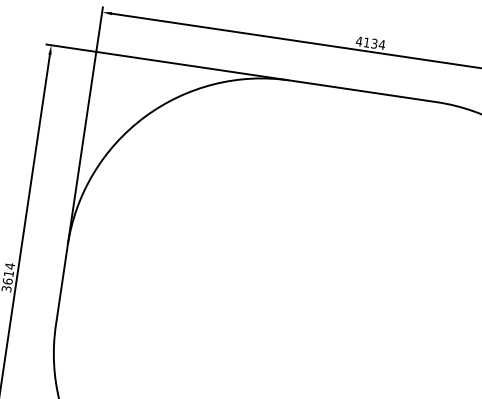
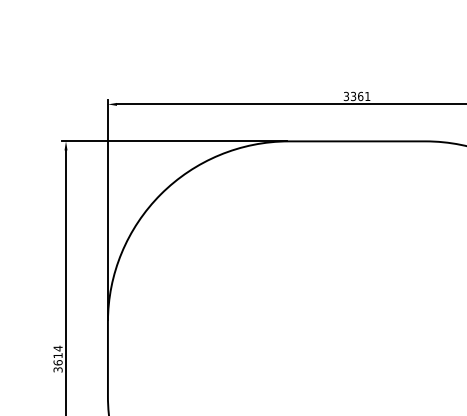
text: (370, 43) -> (356, 96), 4134 -> 3361

